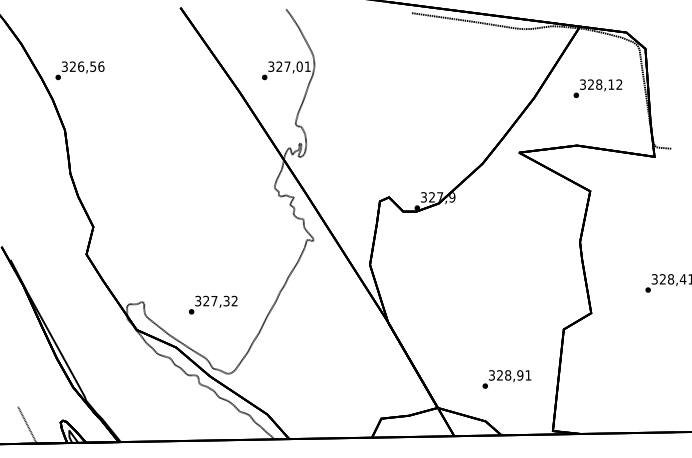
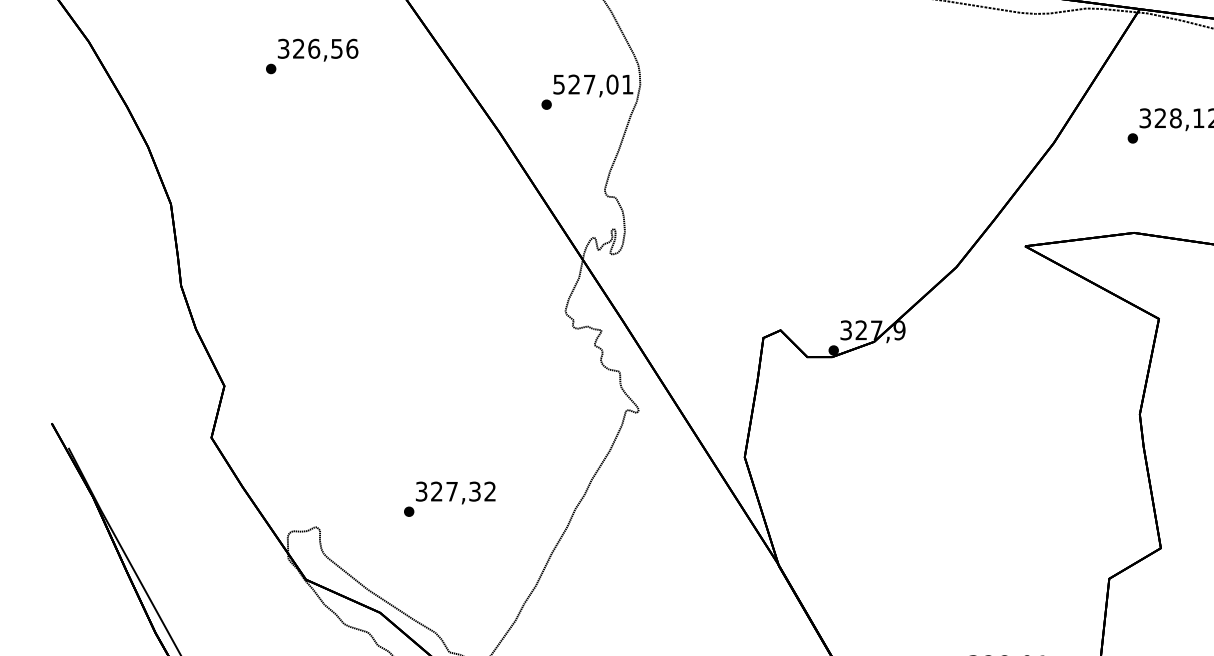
text: (271, 65) -> (559, 82), 327,01 -> 527,01
text: (79, 70) -> (311, 55), moved
text: (212, 304) -> (448, 497), moved

